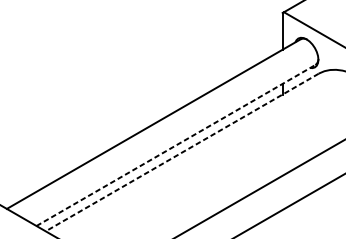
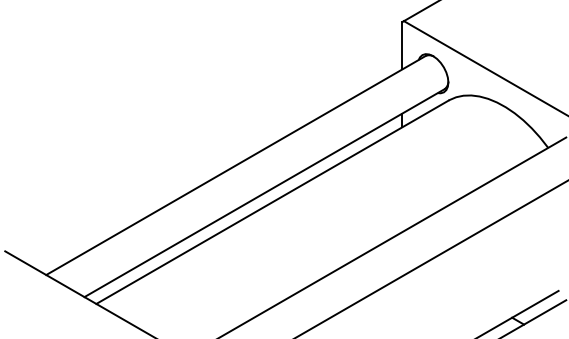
line: (175, 145) -> (264, 193), dashed -> solid
line: (182, 152) -> (272, 202), dashed -> solid

